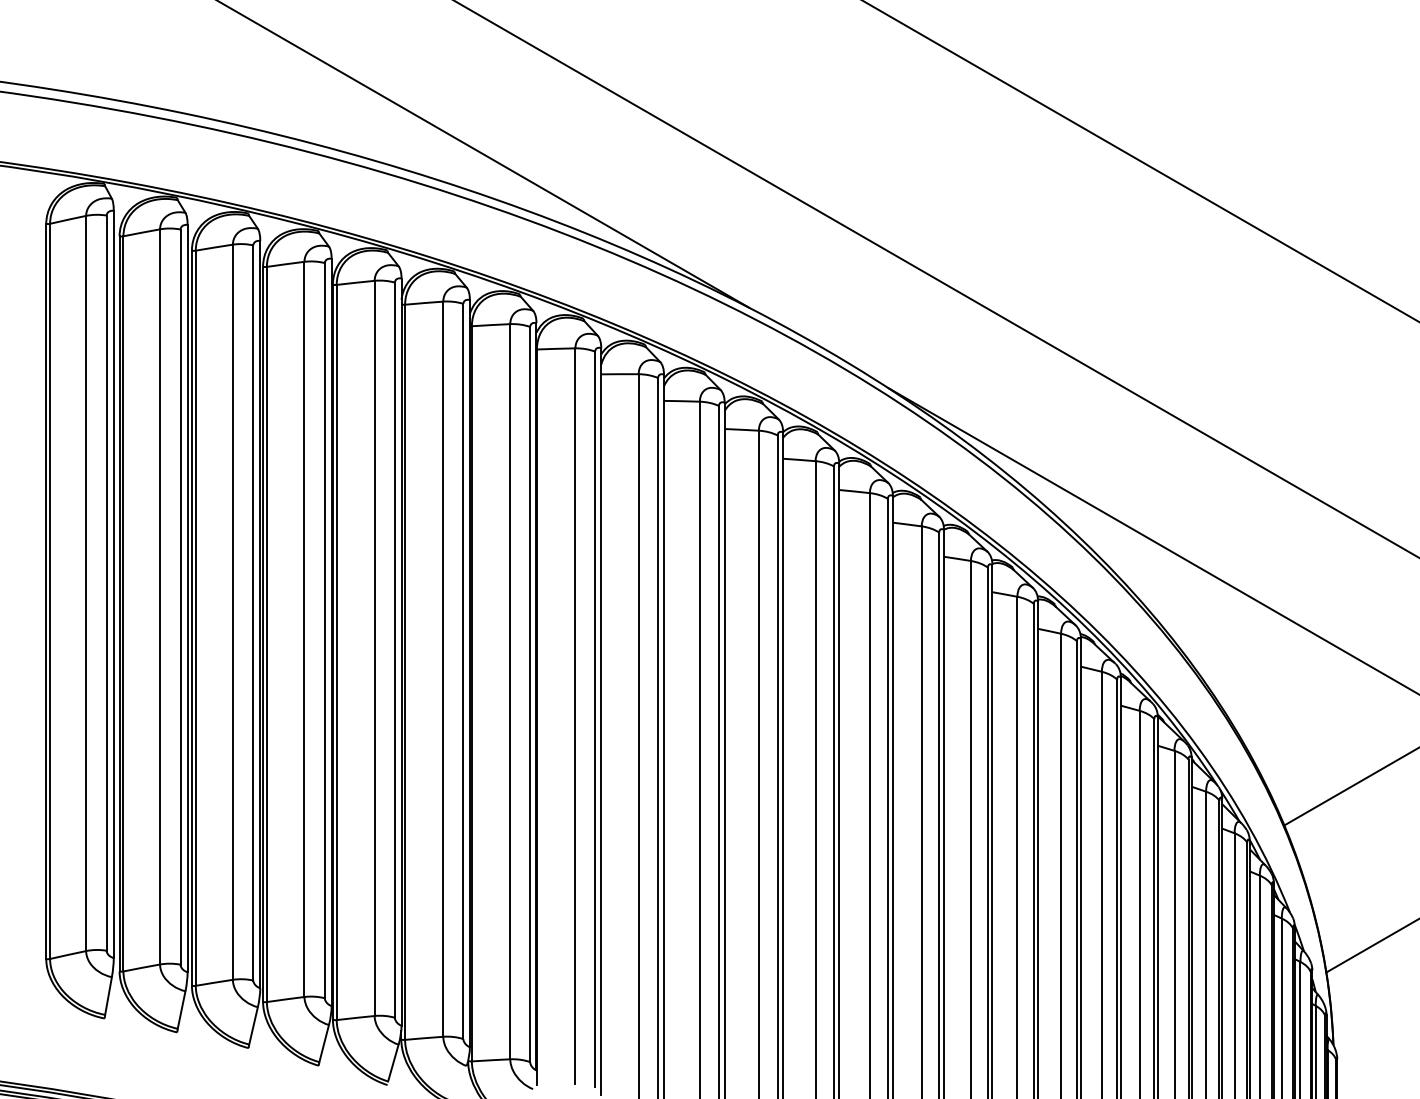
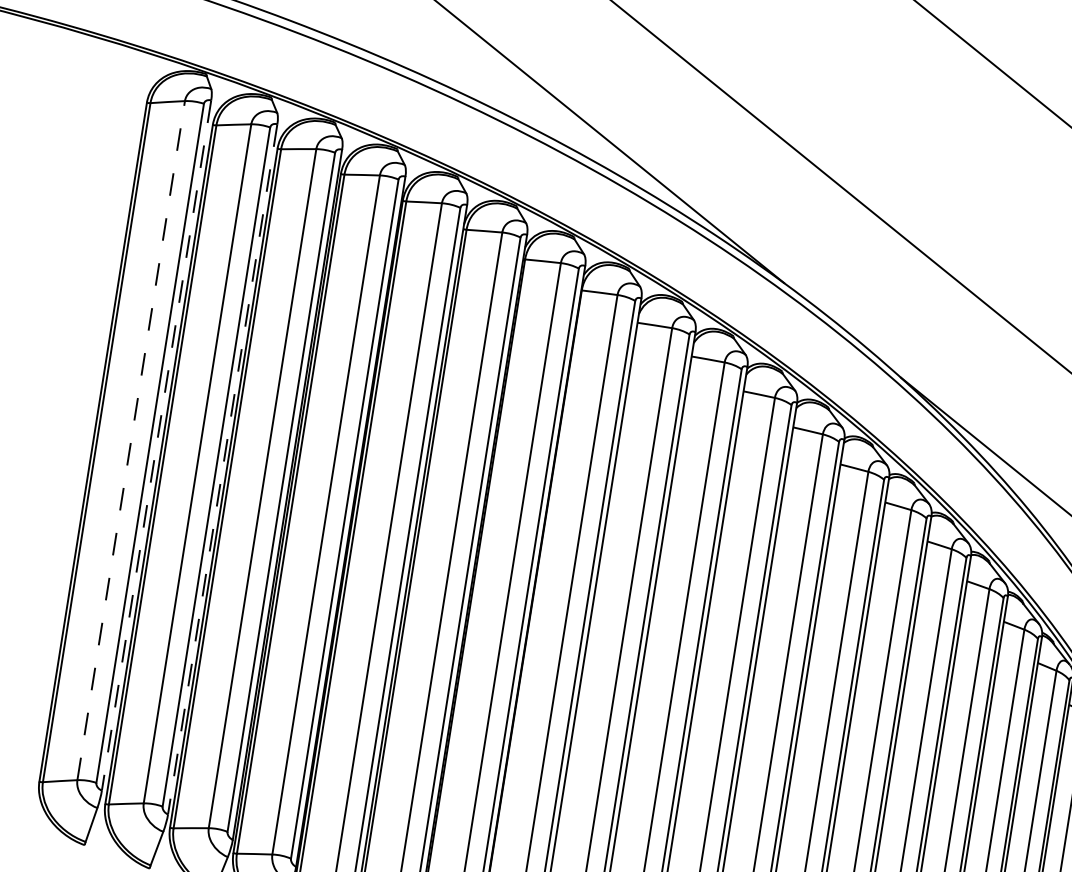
line: (86, 583) -> (131, 440), solid -> dashed
line: (113, 584) -> (156, 445), solid -> dashed
line: (187, 598) -> (222, 469), solid -> dashed

